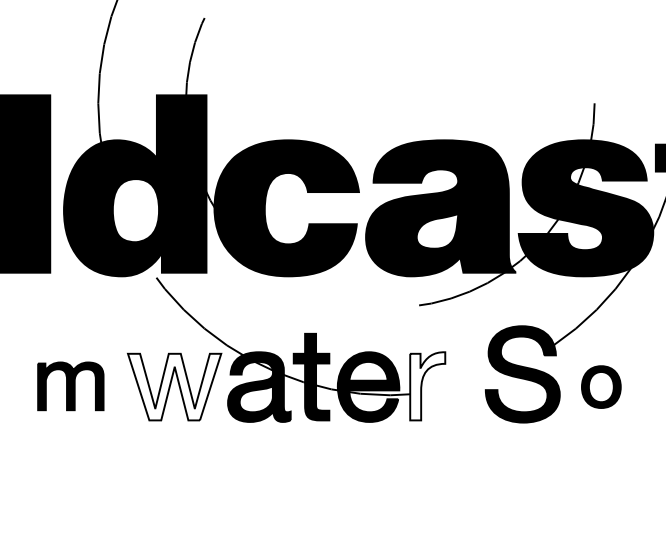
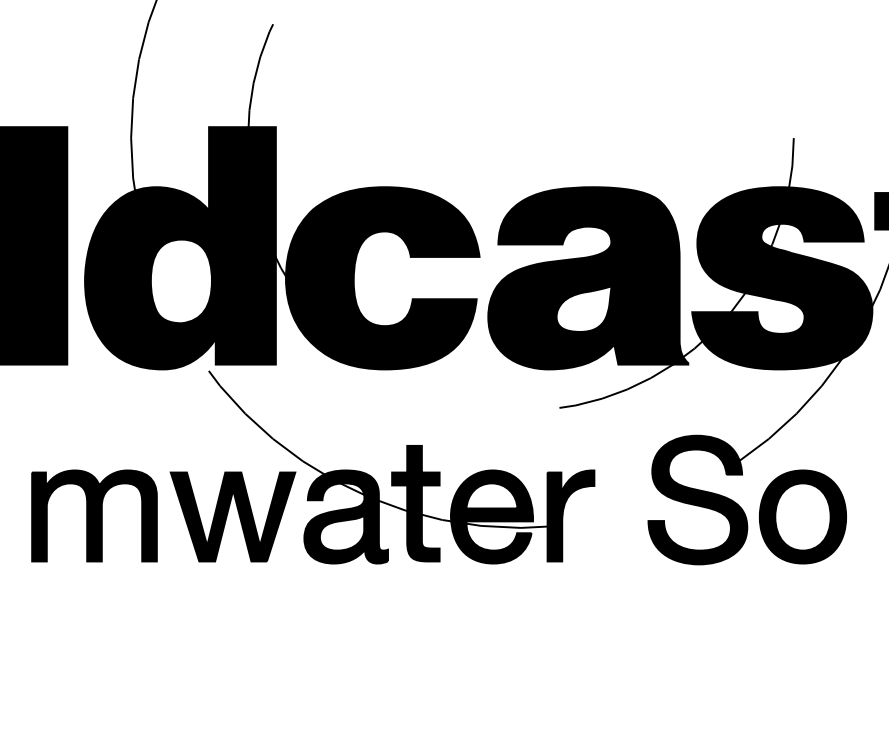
part: (70, 385) -> (94, 515), size x1.43
fill: (427, 385) -> (570, 515), added
fill: (174, 386) -> (232, 516), added
part: (601, 386) -> (802, 516), size x1.67

